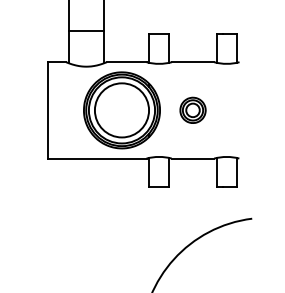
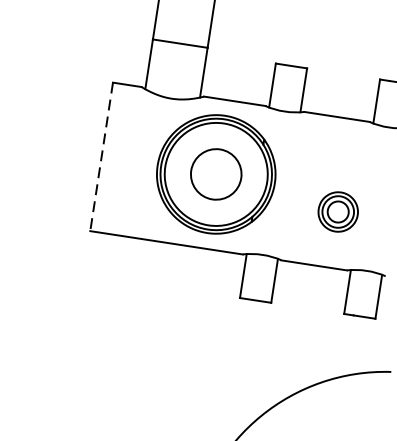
part: (192, 109) -> (337, 210), moved
line: (47, 110) -> (101, 157), solid -> dashed
circle: (121, 110) -> (215, 174), size x0.6

